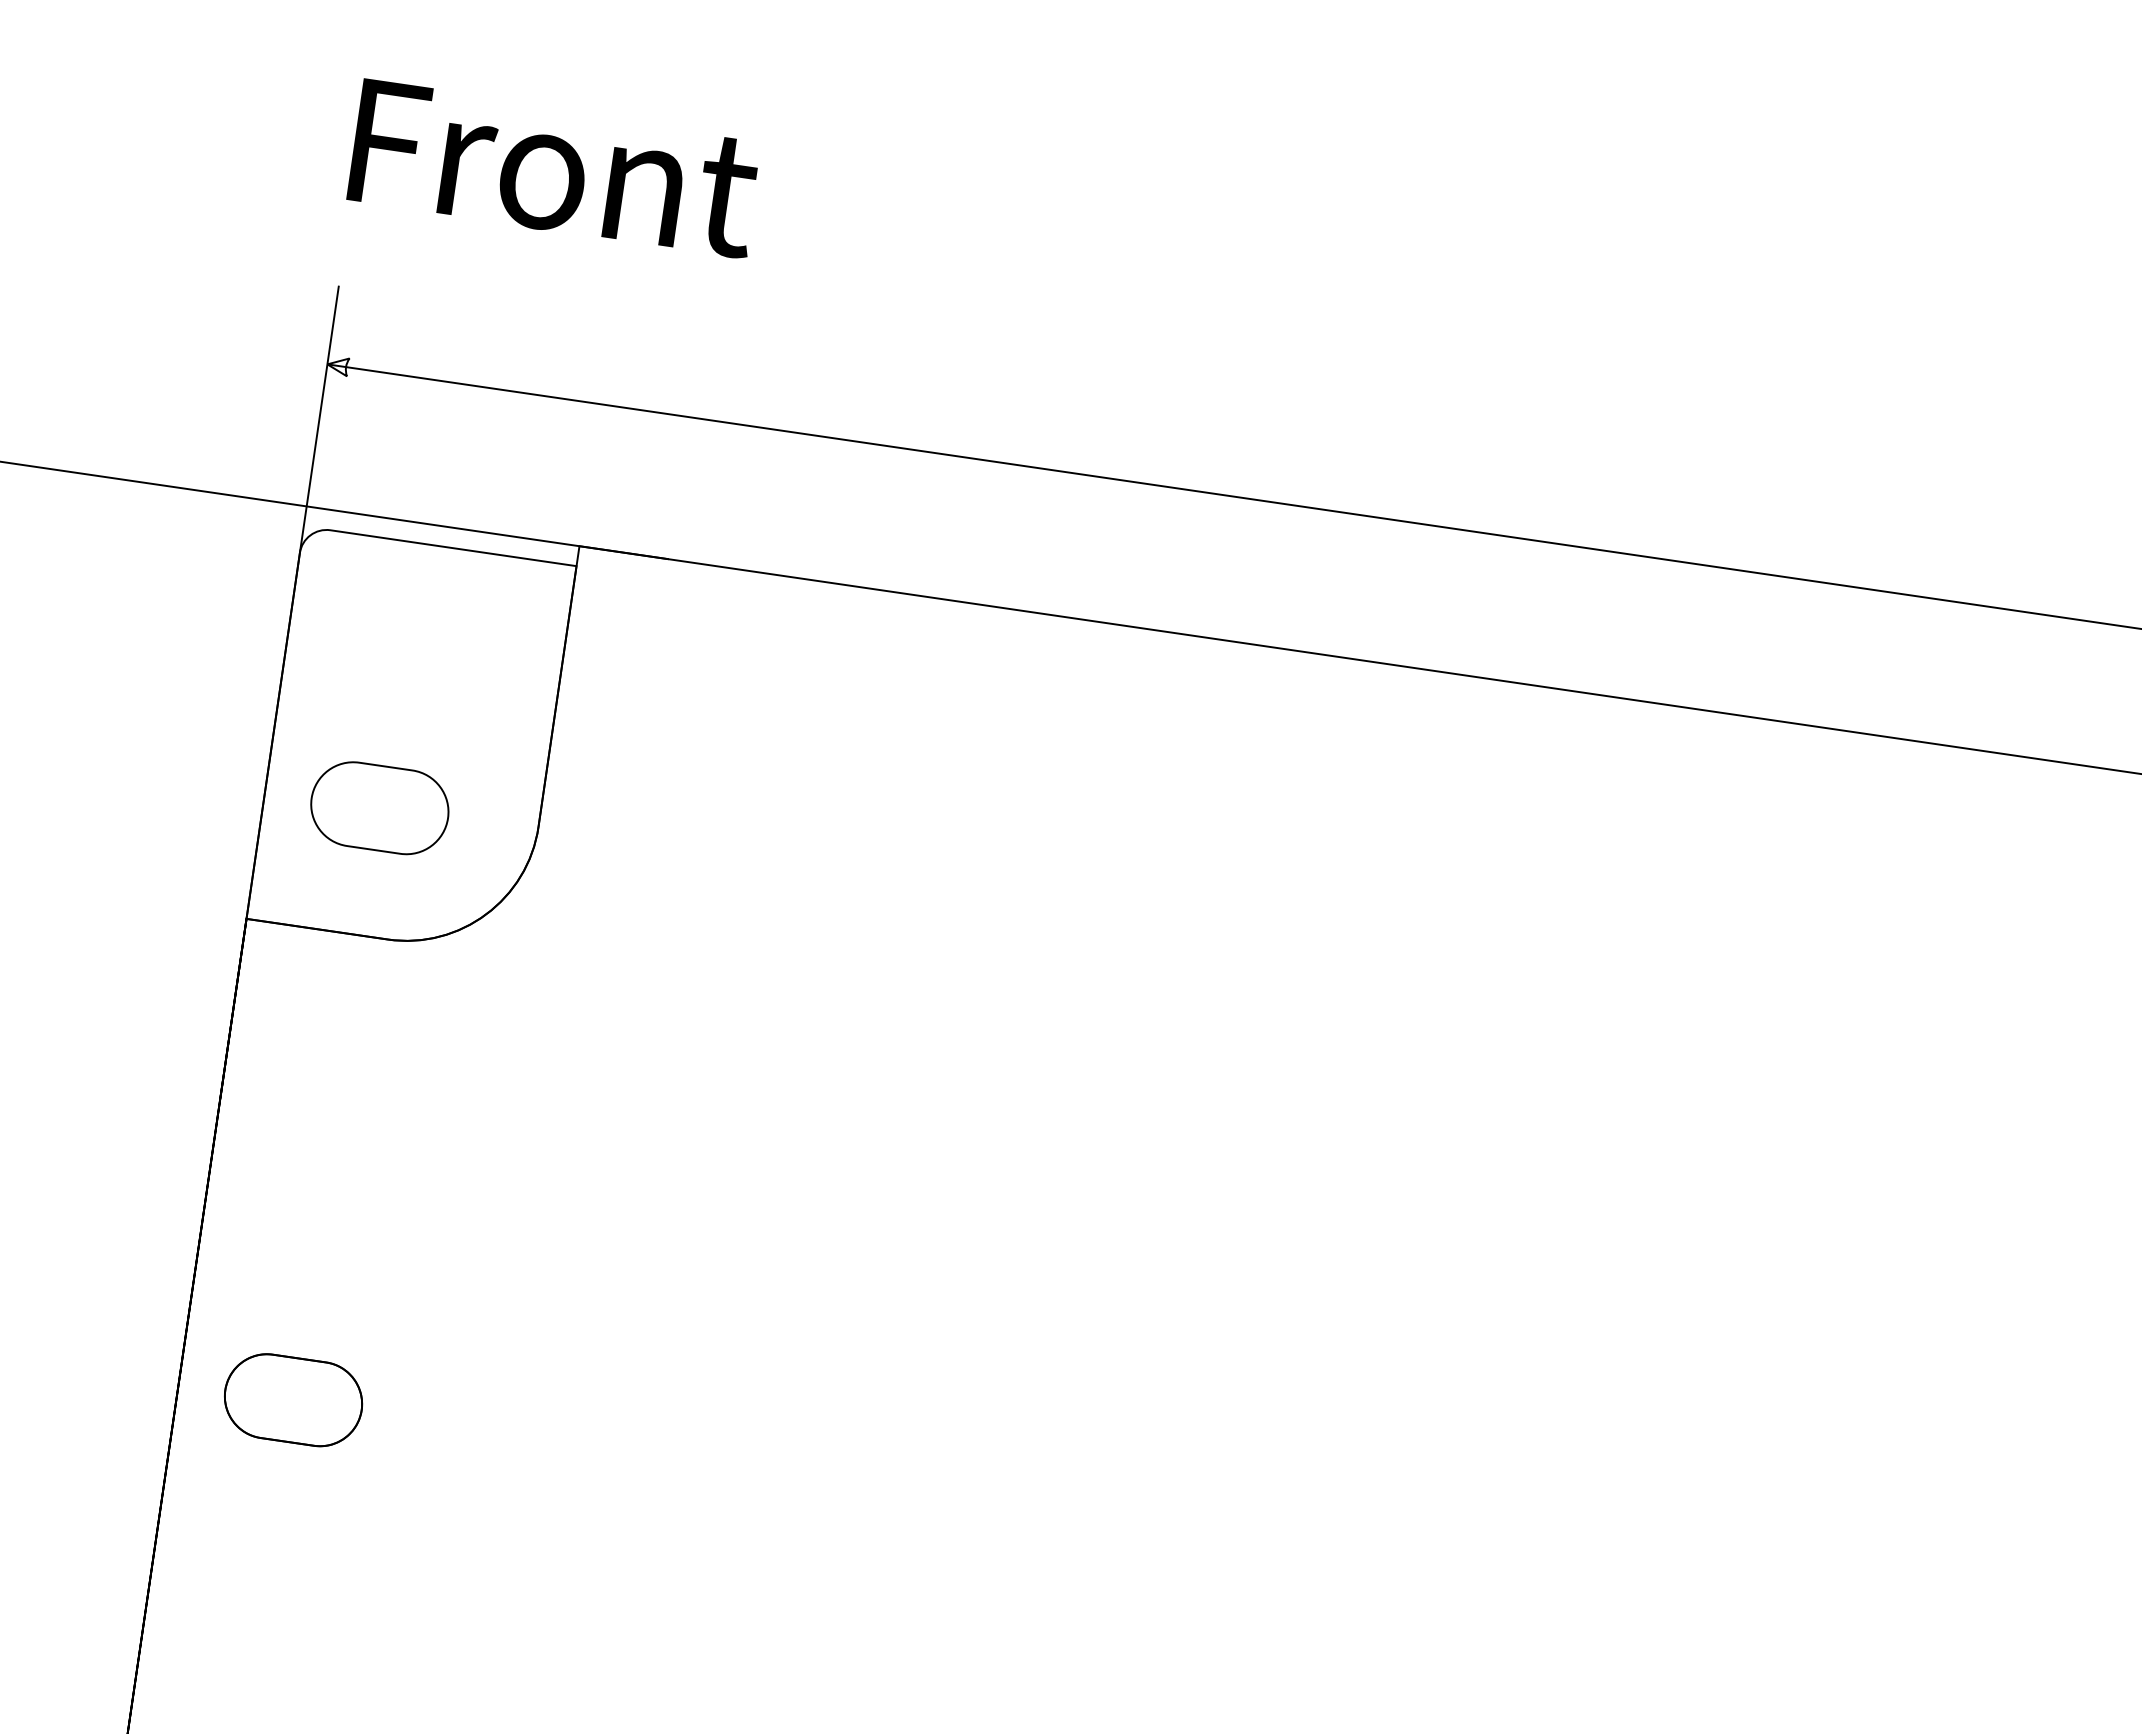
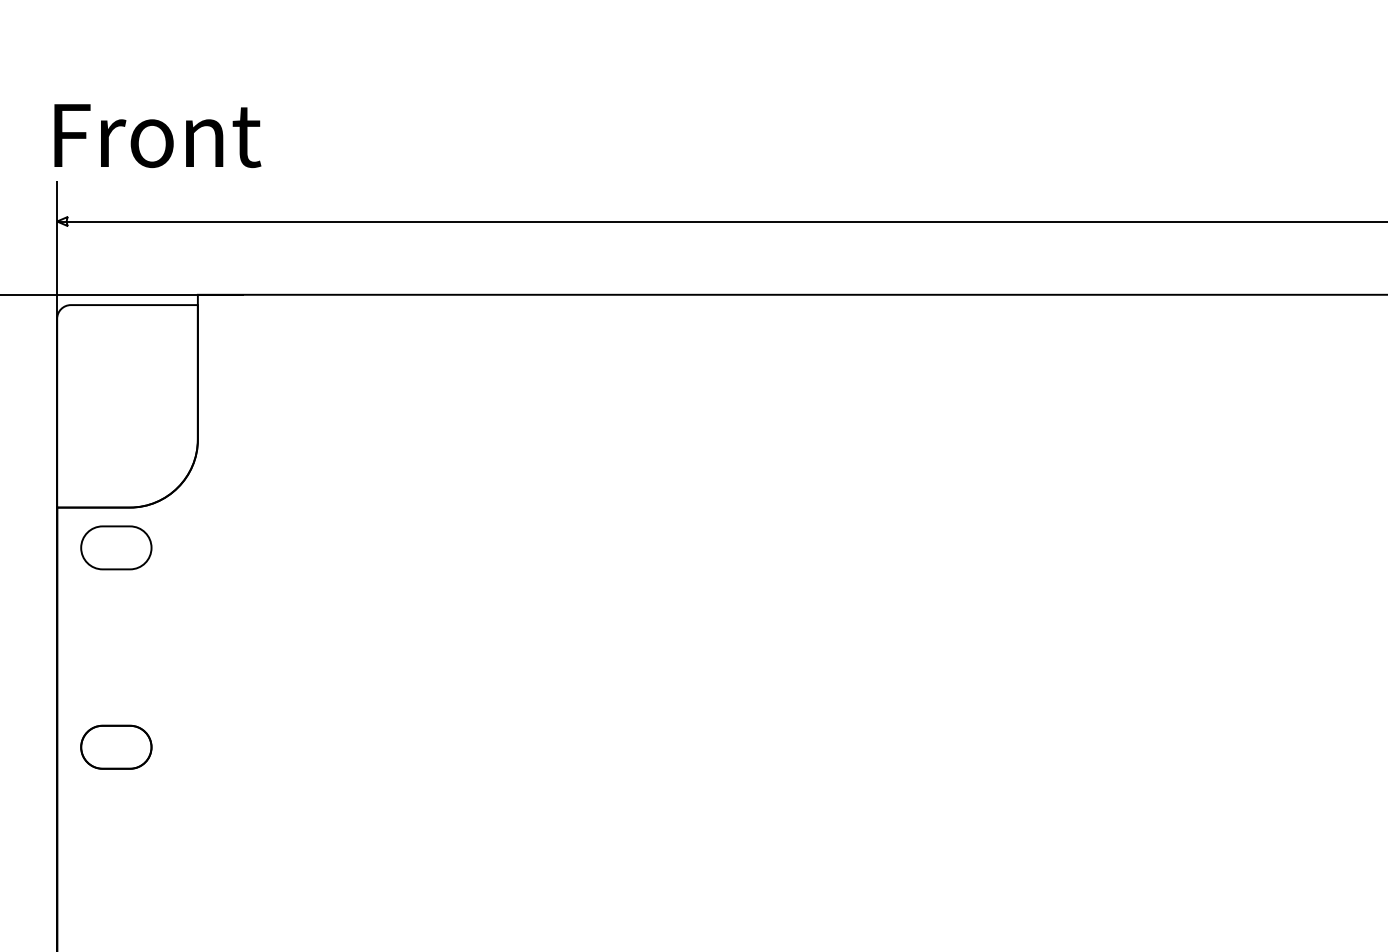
text: (554, 167) -> (157, 135), moved
part: (380, 807) -> (116, 547), moved

